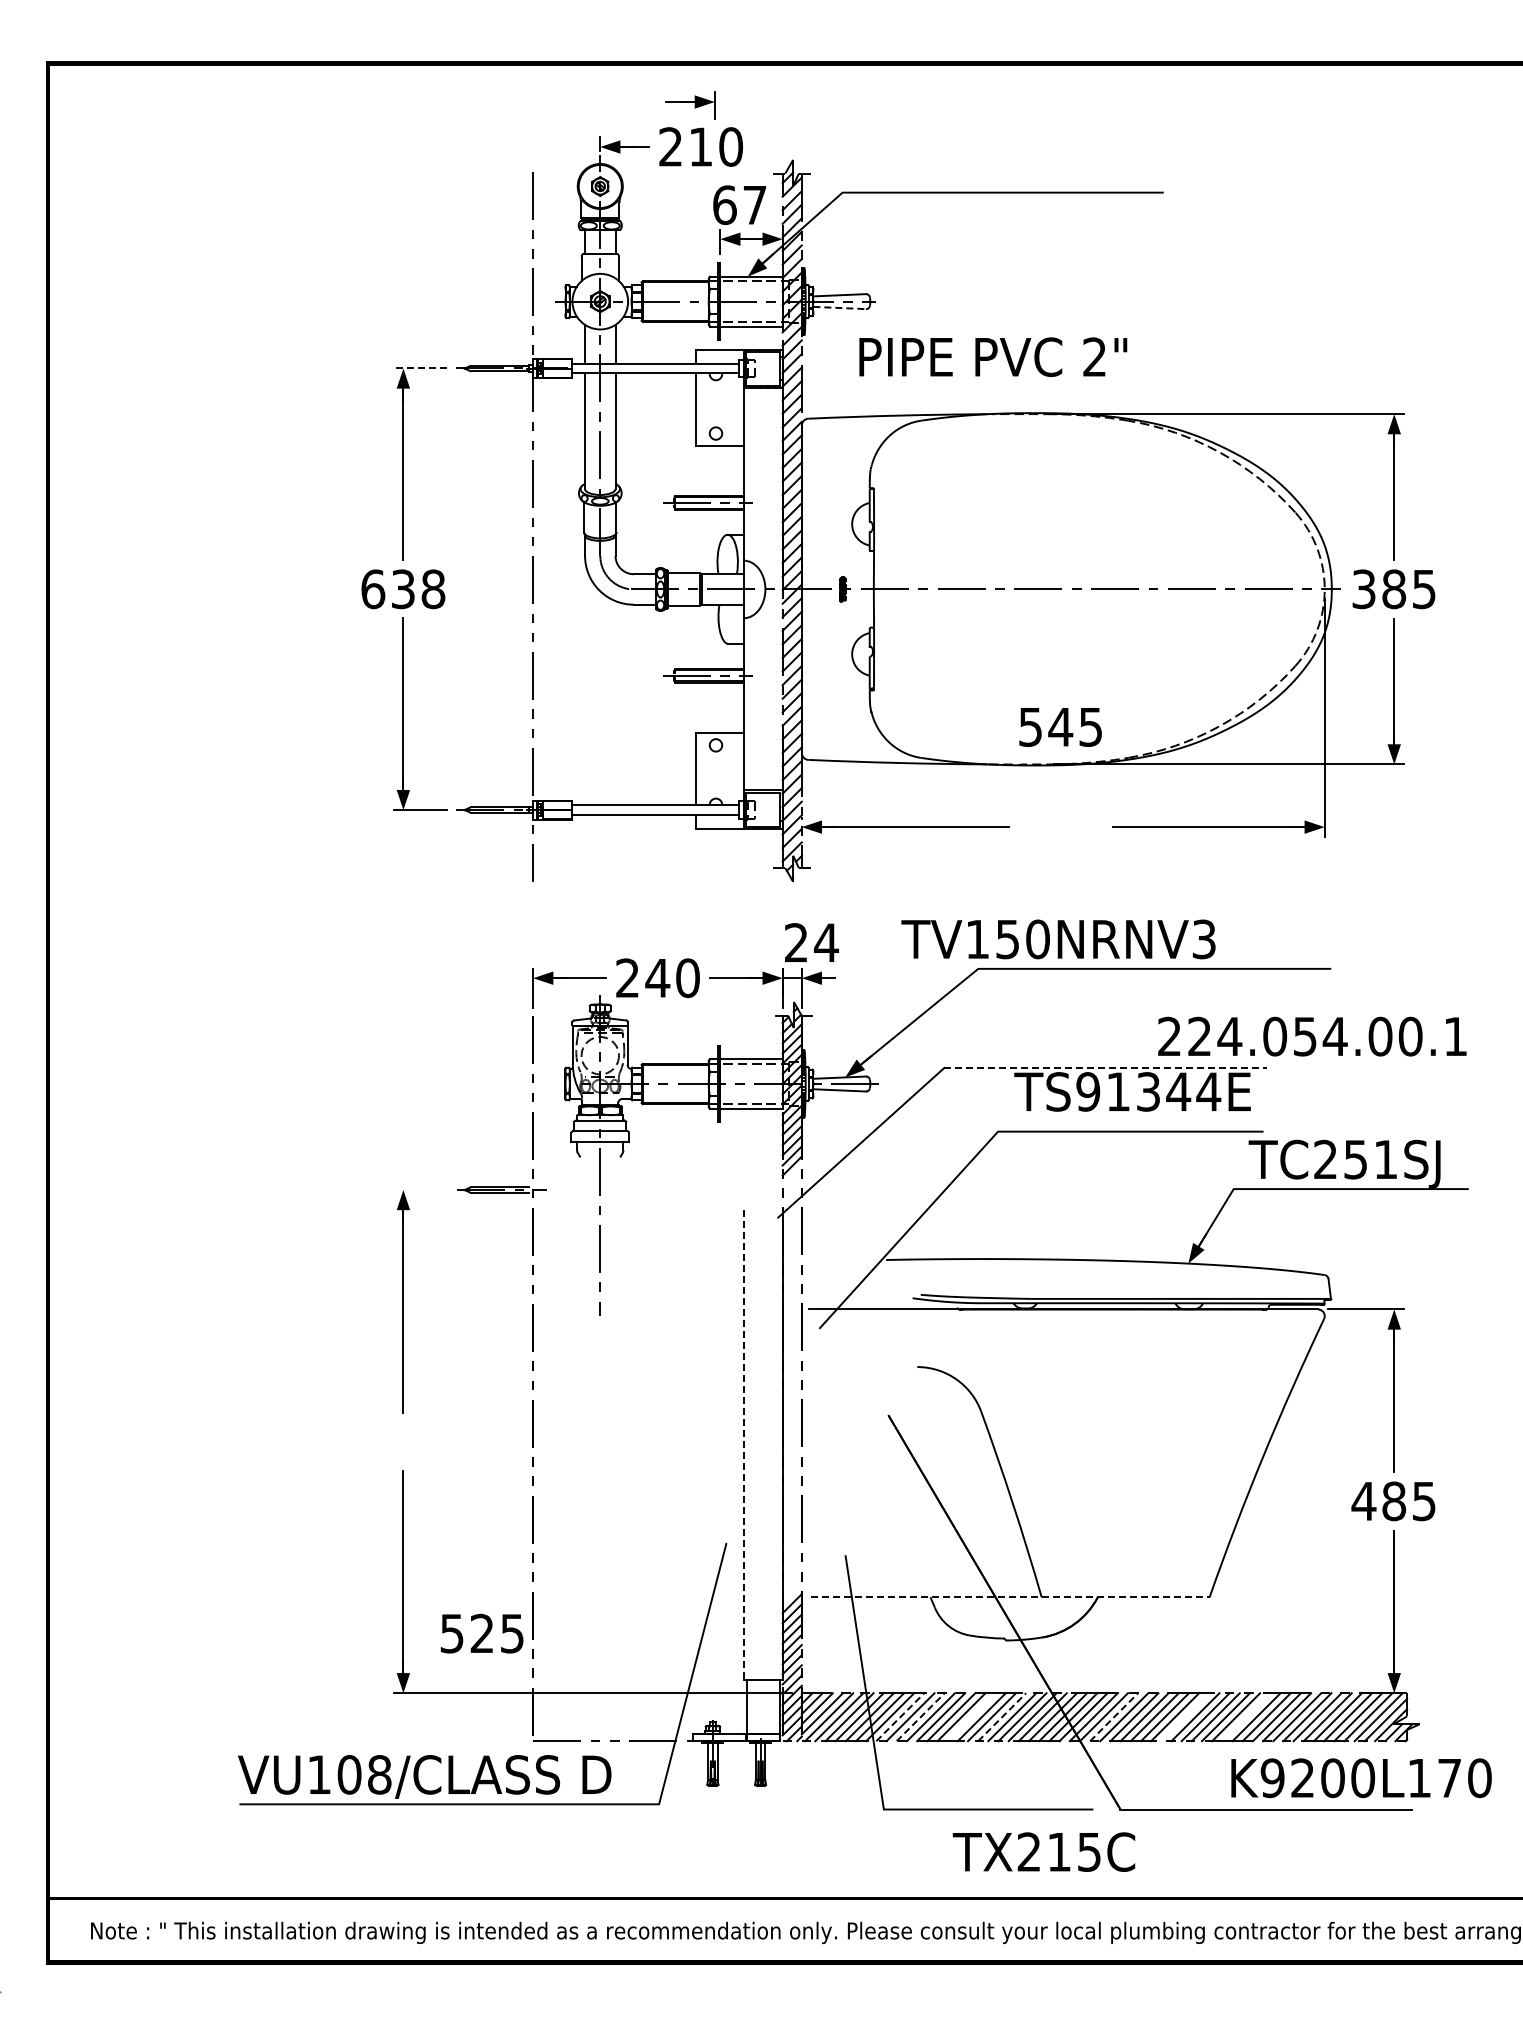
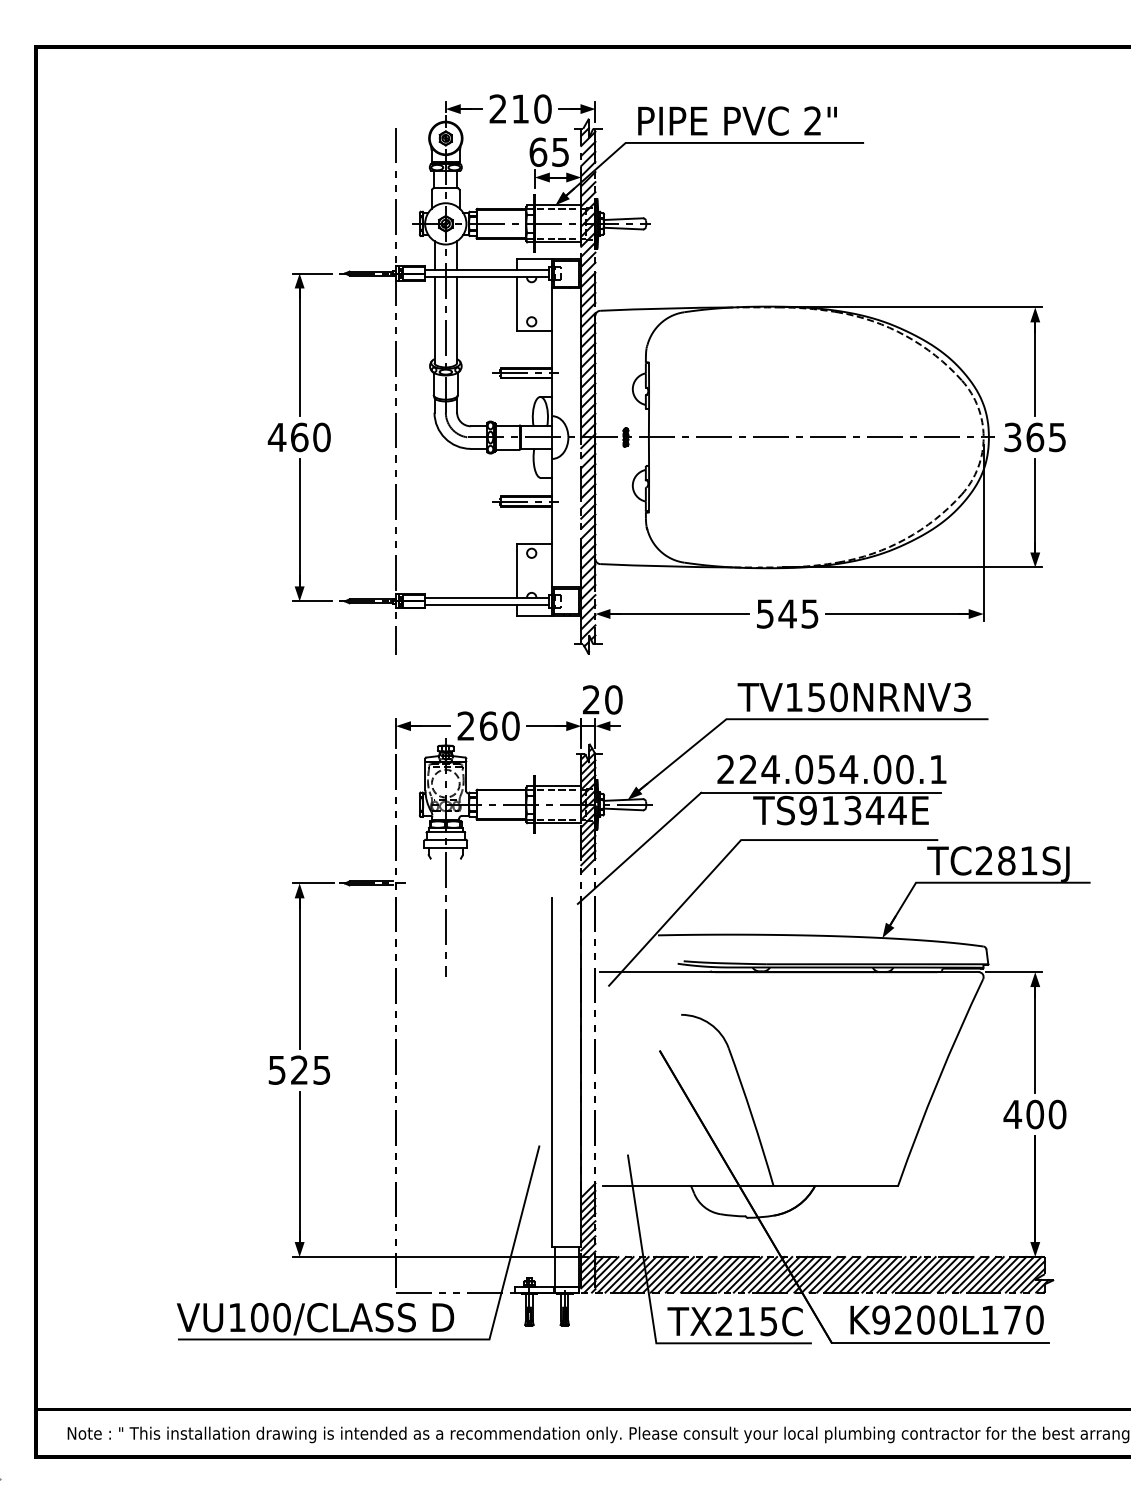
part: (690, 105) -> (577, 111), moved
text: (754, 205) -> (560, 152), 67 -> 65
line: (840, 308) -> (624, 228), dashed -> solid
text: (993, 356) -> (737, 120), moved
line: (419, 368) -> (311, 273), dashed -> solid
text: (402, 589) -> (298, 437), 638 -> 460
text: (1394, 589) -> (1035, 437), 385 -> 365
text: (1060, 727) -> (787, 614), moved
text: (1058, 939) -> (854, 697), moved
text: (826, 942) -> (613, 699), 24 -> 20
text: (657, 978) -> (488, 726), 240 -> 260
text: (1312, 1036) -> (832, 769), moved
line: (1106, 1067) -> (821, 792), dashed -> solid
text: (1355, 1159) -> (1006, 860), TC251SJ -> TC281SJ
line: (421, 1190) -> (313, 883), added
line: (743, 1445) -> (552, 1073), dashed -> solid
text: (1409, 1501) -> (1046, 1114), 485 -> 400
line: (1011, 1597) -> (751, 1185), dashed -> solid
text: (481, 1633) -> (298, 1070), moved
line: (900, 1717) -> (668, 1275), dashed -> solid
line: (920, 1717) -> (683, 1275), dashed -> solid
line: (971, 1717) -> (721, 1275), added
line: (1002, 1717) -> (744, 1275), dashed -> solid
line: (1114, 1717) -> (827, 1275), dashed -> solid
line: (1185, 1717) -> (880, 1275), added
line: (1246, 1717) -> (925, 1275), added
text: (379, 1774) -> (281, 1317), VU108/CLASS -> VU100/CLASS
text: (1361, 1778) -> (947, 1320), moved
text: (1043, 1851) -> (734, 1321), moved

